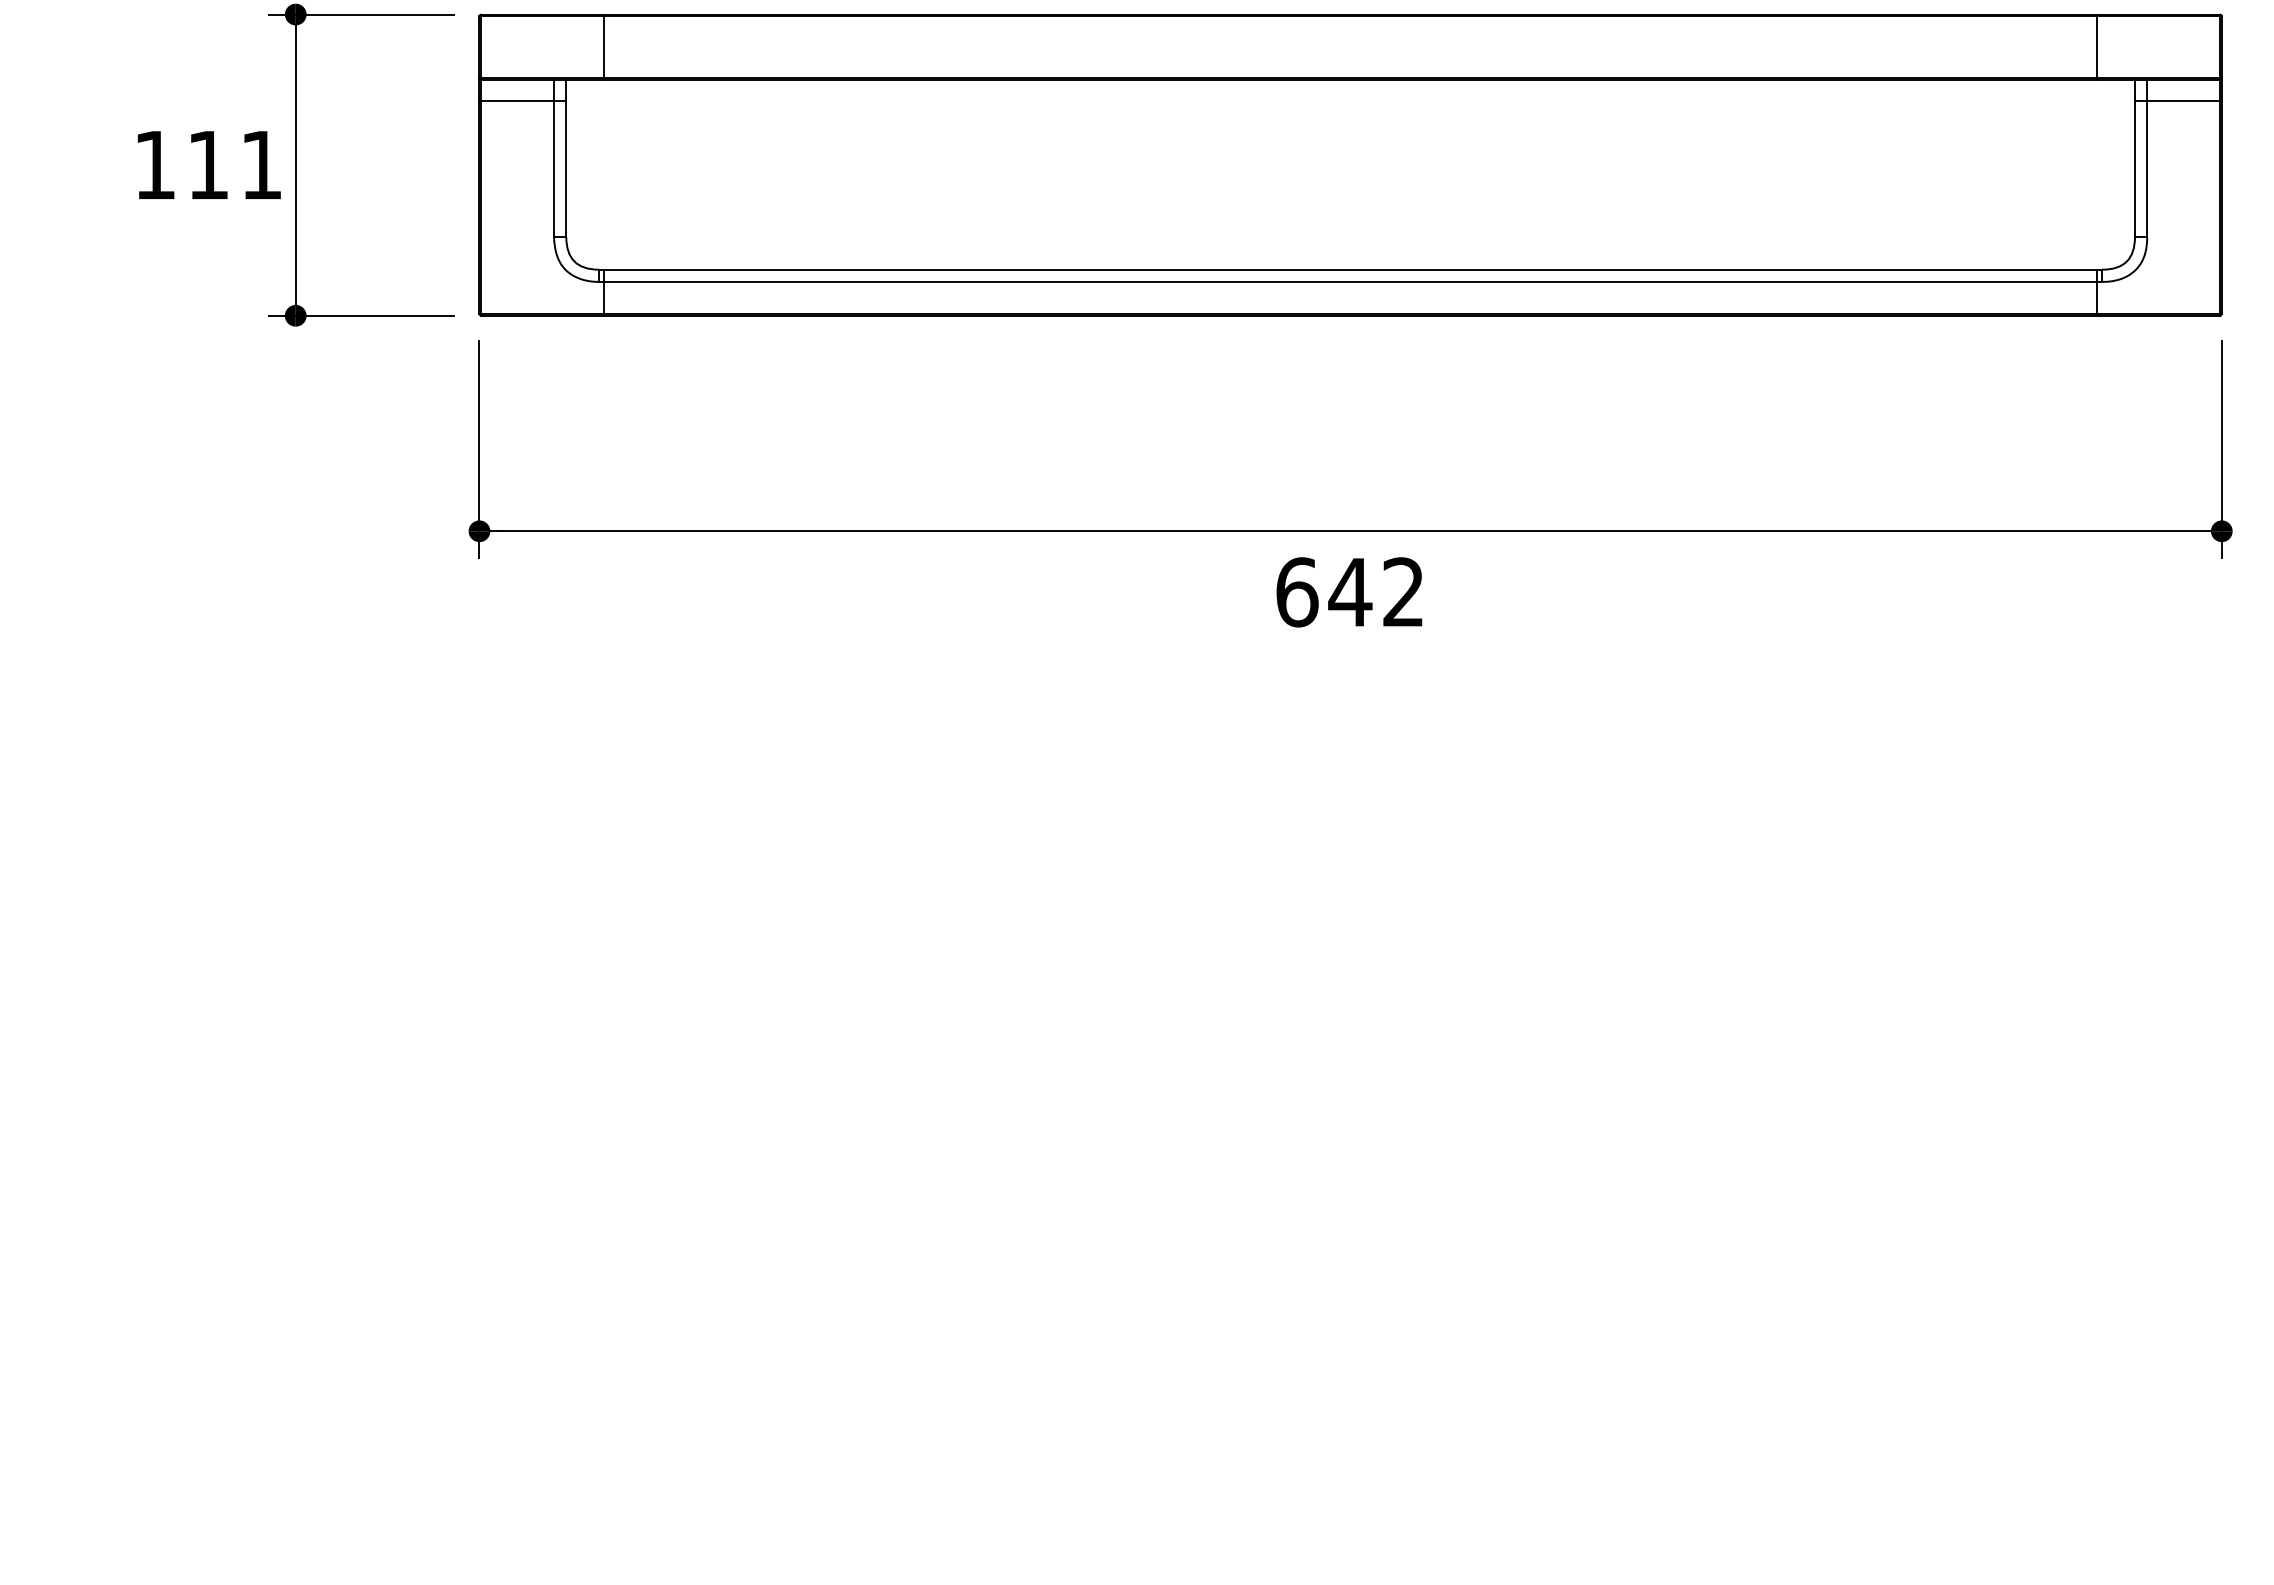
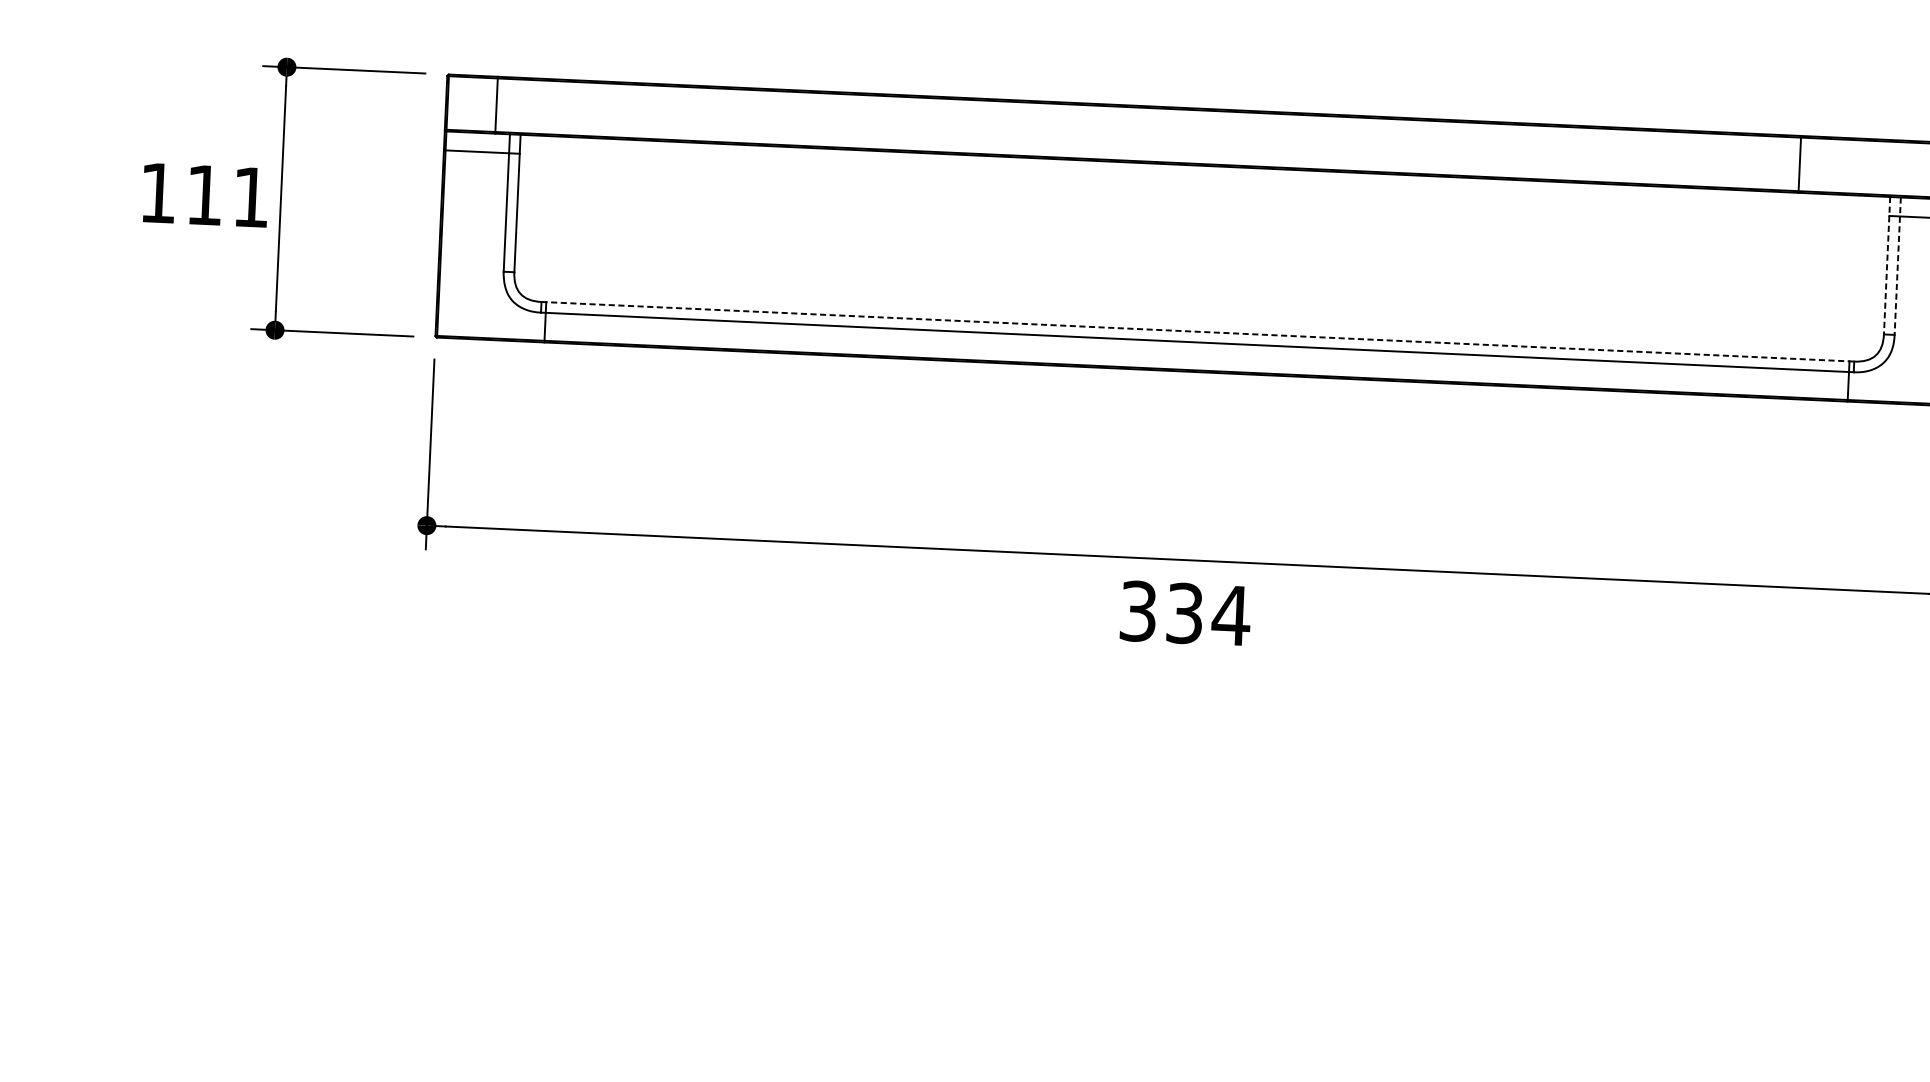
line: (604, 46) -> (496, 104), moved
line: (2096, 46) -> (1799, 163), moved
line: (2134, 158) -> (1886, 265), solid -> dashed
line: (2147, 158) -> (1898, 266), solid -> dashed
line: (1350, 269) -> (1197, 331), solid -> dashed
text: (1350, 592) -> (1184, 613), 642 -> 334

